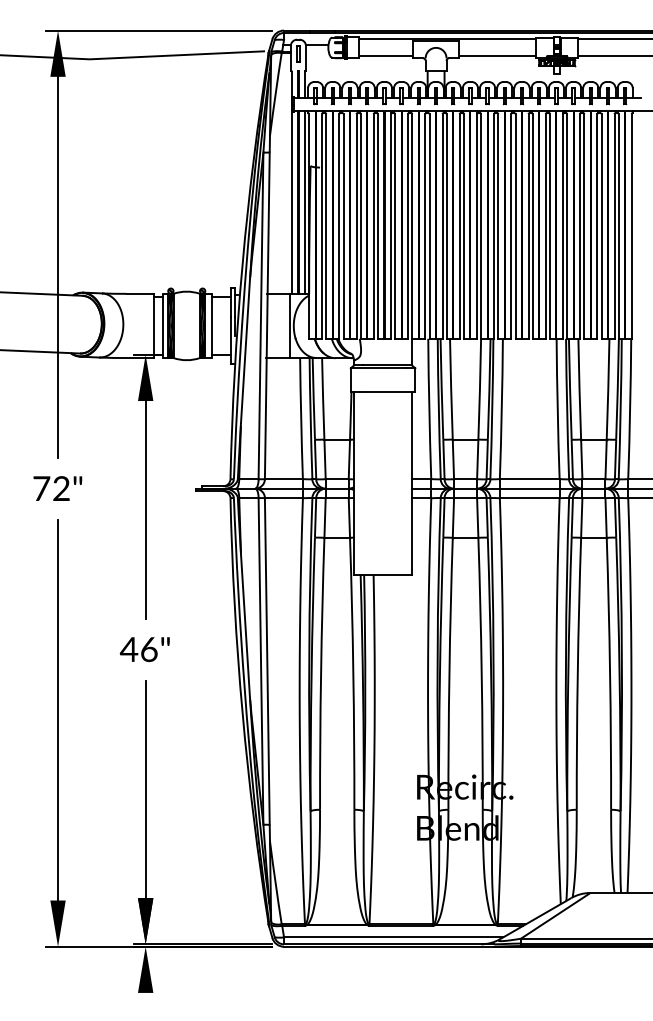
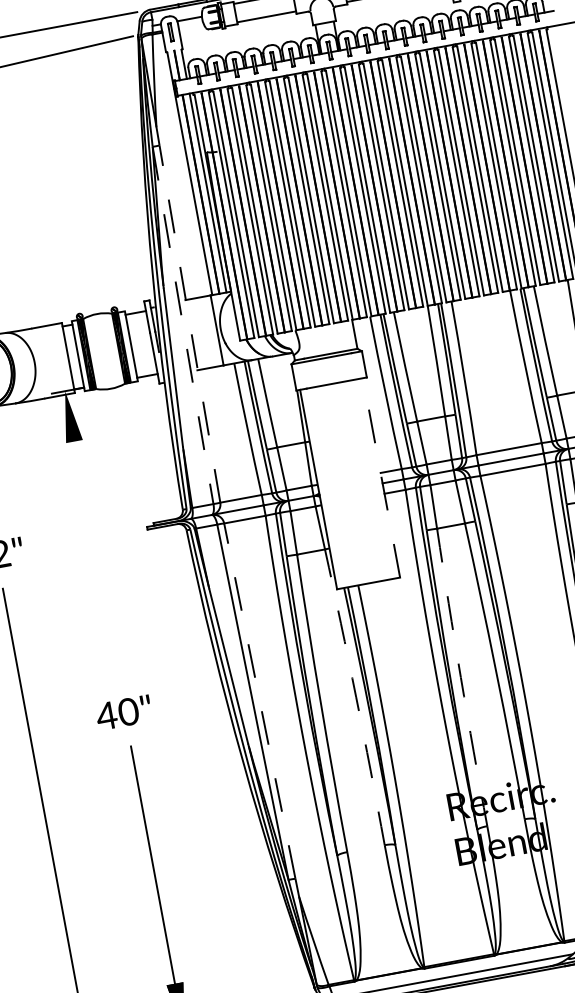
line: (267, 315) -> (190, 323), solid -> dashed
line: (261, 316) -> (183, 325), solid -> dashed
line: (411, 483) -> (381, 477), solid -> dashed
line: (145, 509) -> (96, 559), removed
text: (149, 649) -> (128, 711), 46" -> 40"
line: (267, 660) -> (259, 699), solid -> dashed
arc: (353, 673) -> (356, 696), solid -> dashed
arc: (449, 673) -> (460, 677), solid -> dashed

